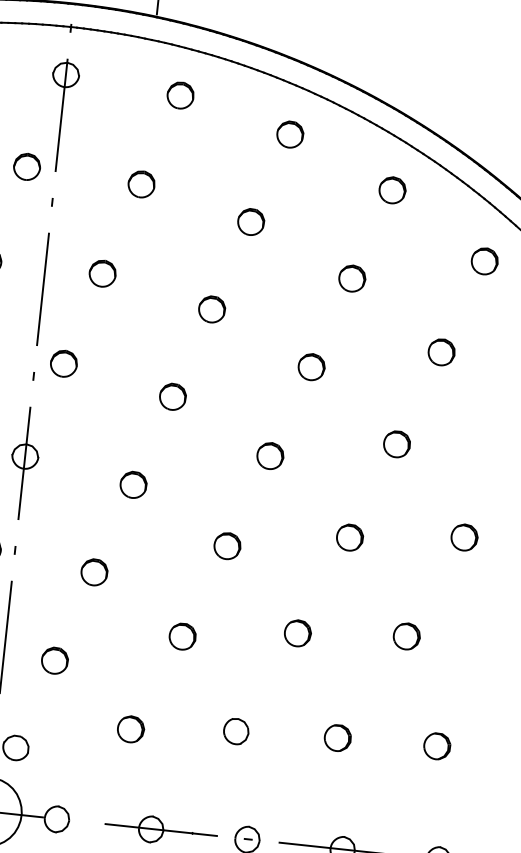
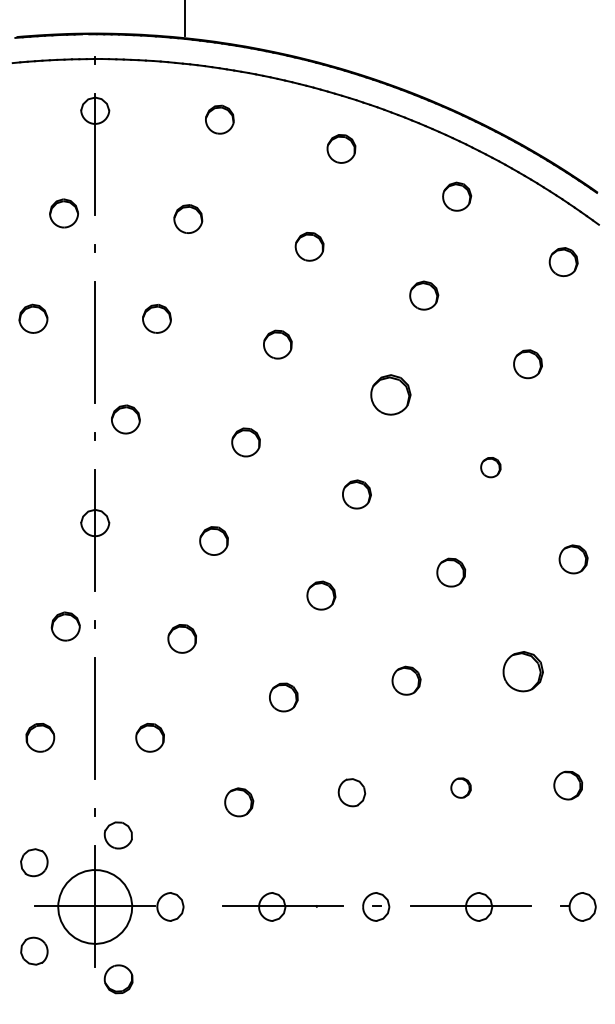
part: (311, 366) -> (390, 394), size x1.4
part: (396, 444) -> (490, 467), size x0.7
part: (407, 636) -> (523, 671), size x1.4
part: (337, 737) -> (460, 787), size x0.7

